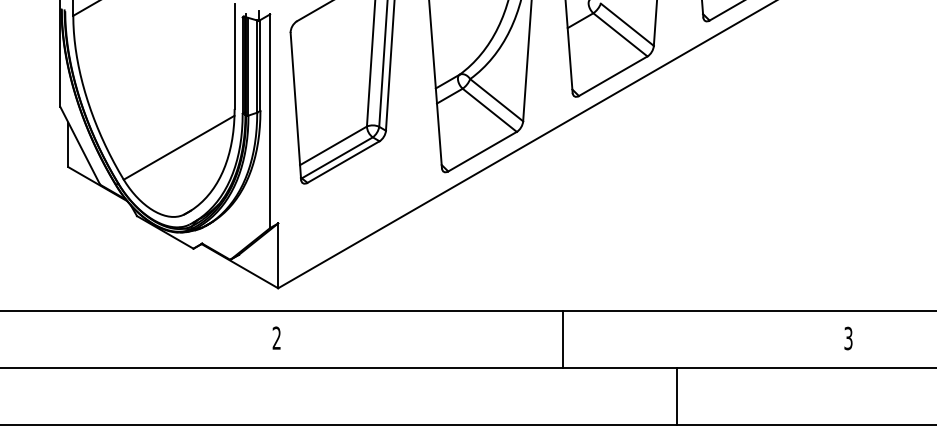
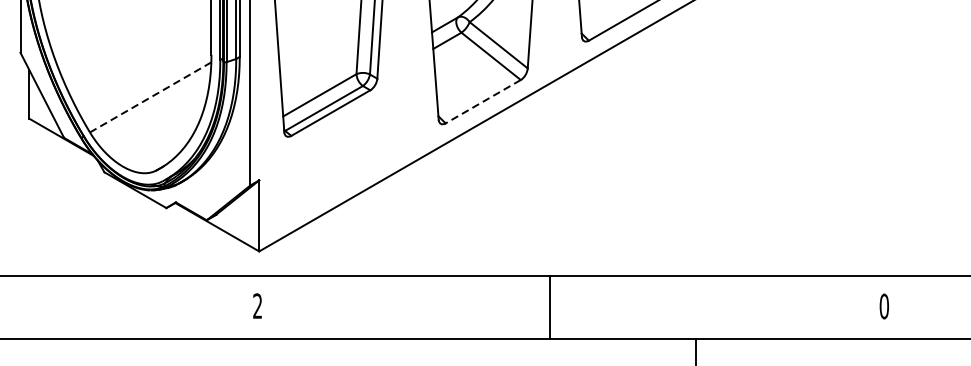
line: (179, 147) -> (151, 97), solid -> dashed
line: (482, 151) -> (483, 101), solid -> dashed
line: (562, 338) -> (550, 306), moved
text: (848, 338) -> (884, 306), 3 -> 0

